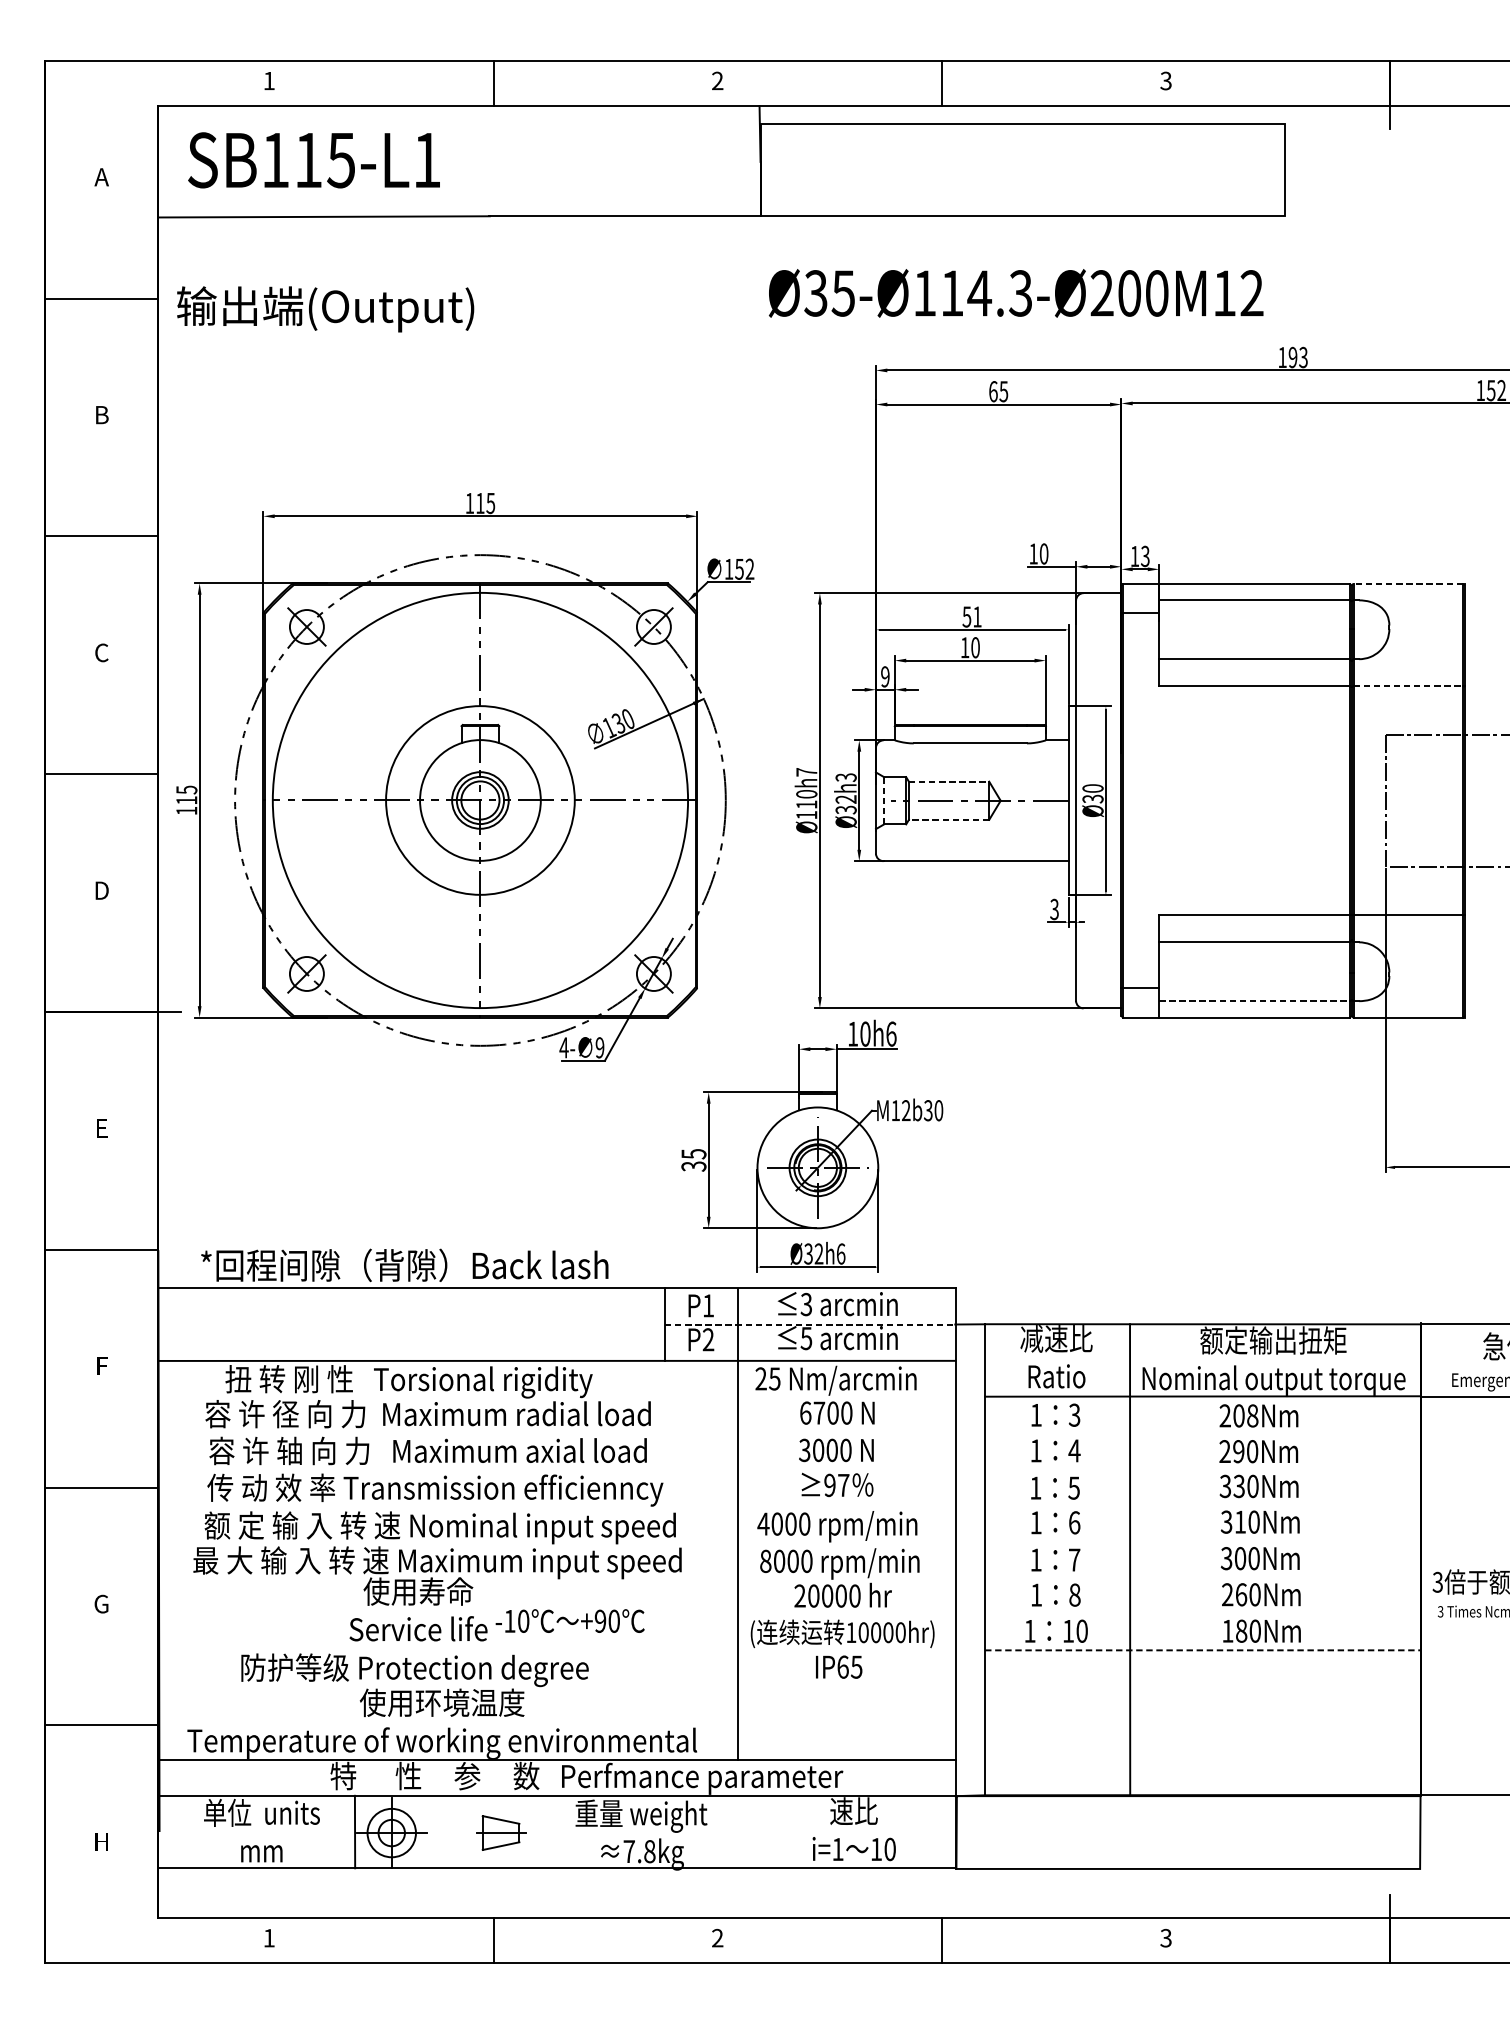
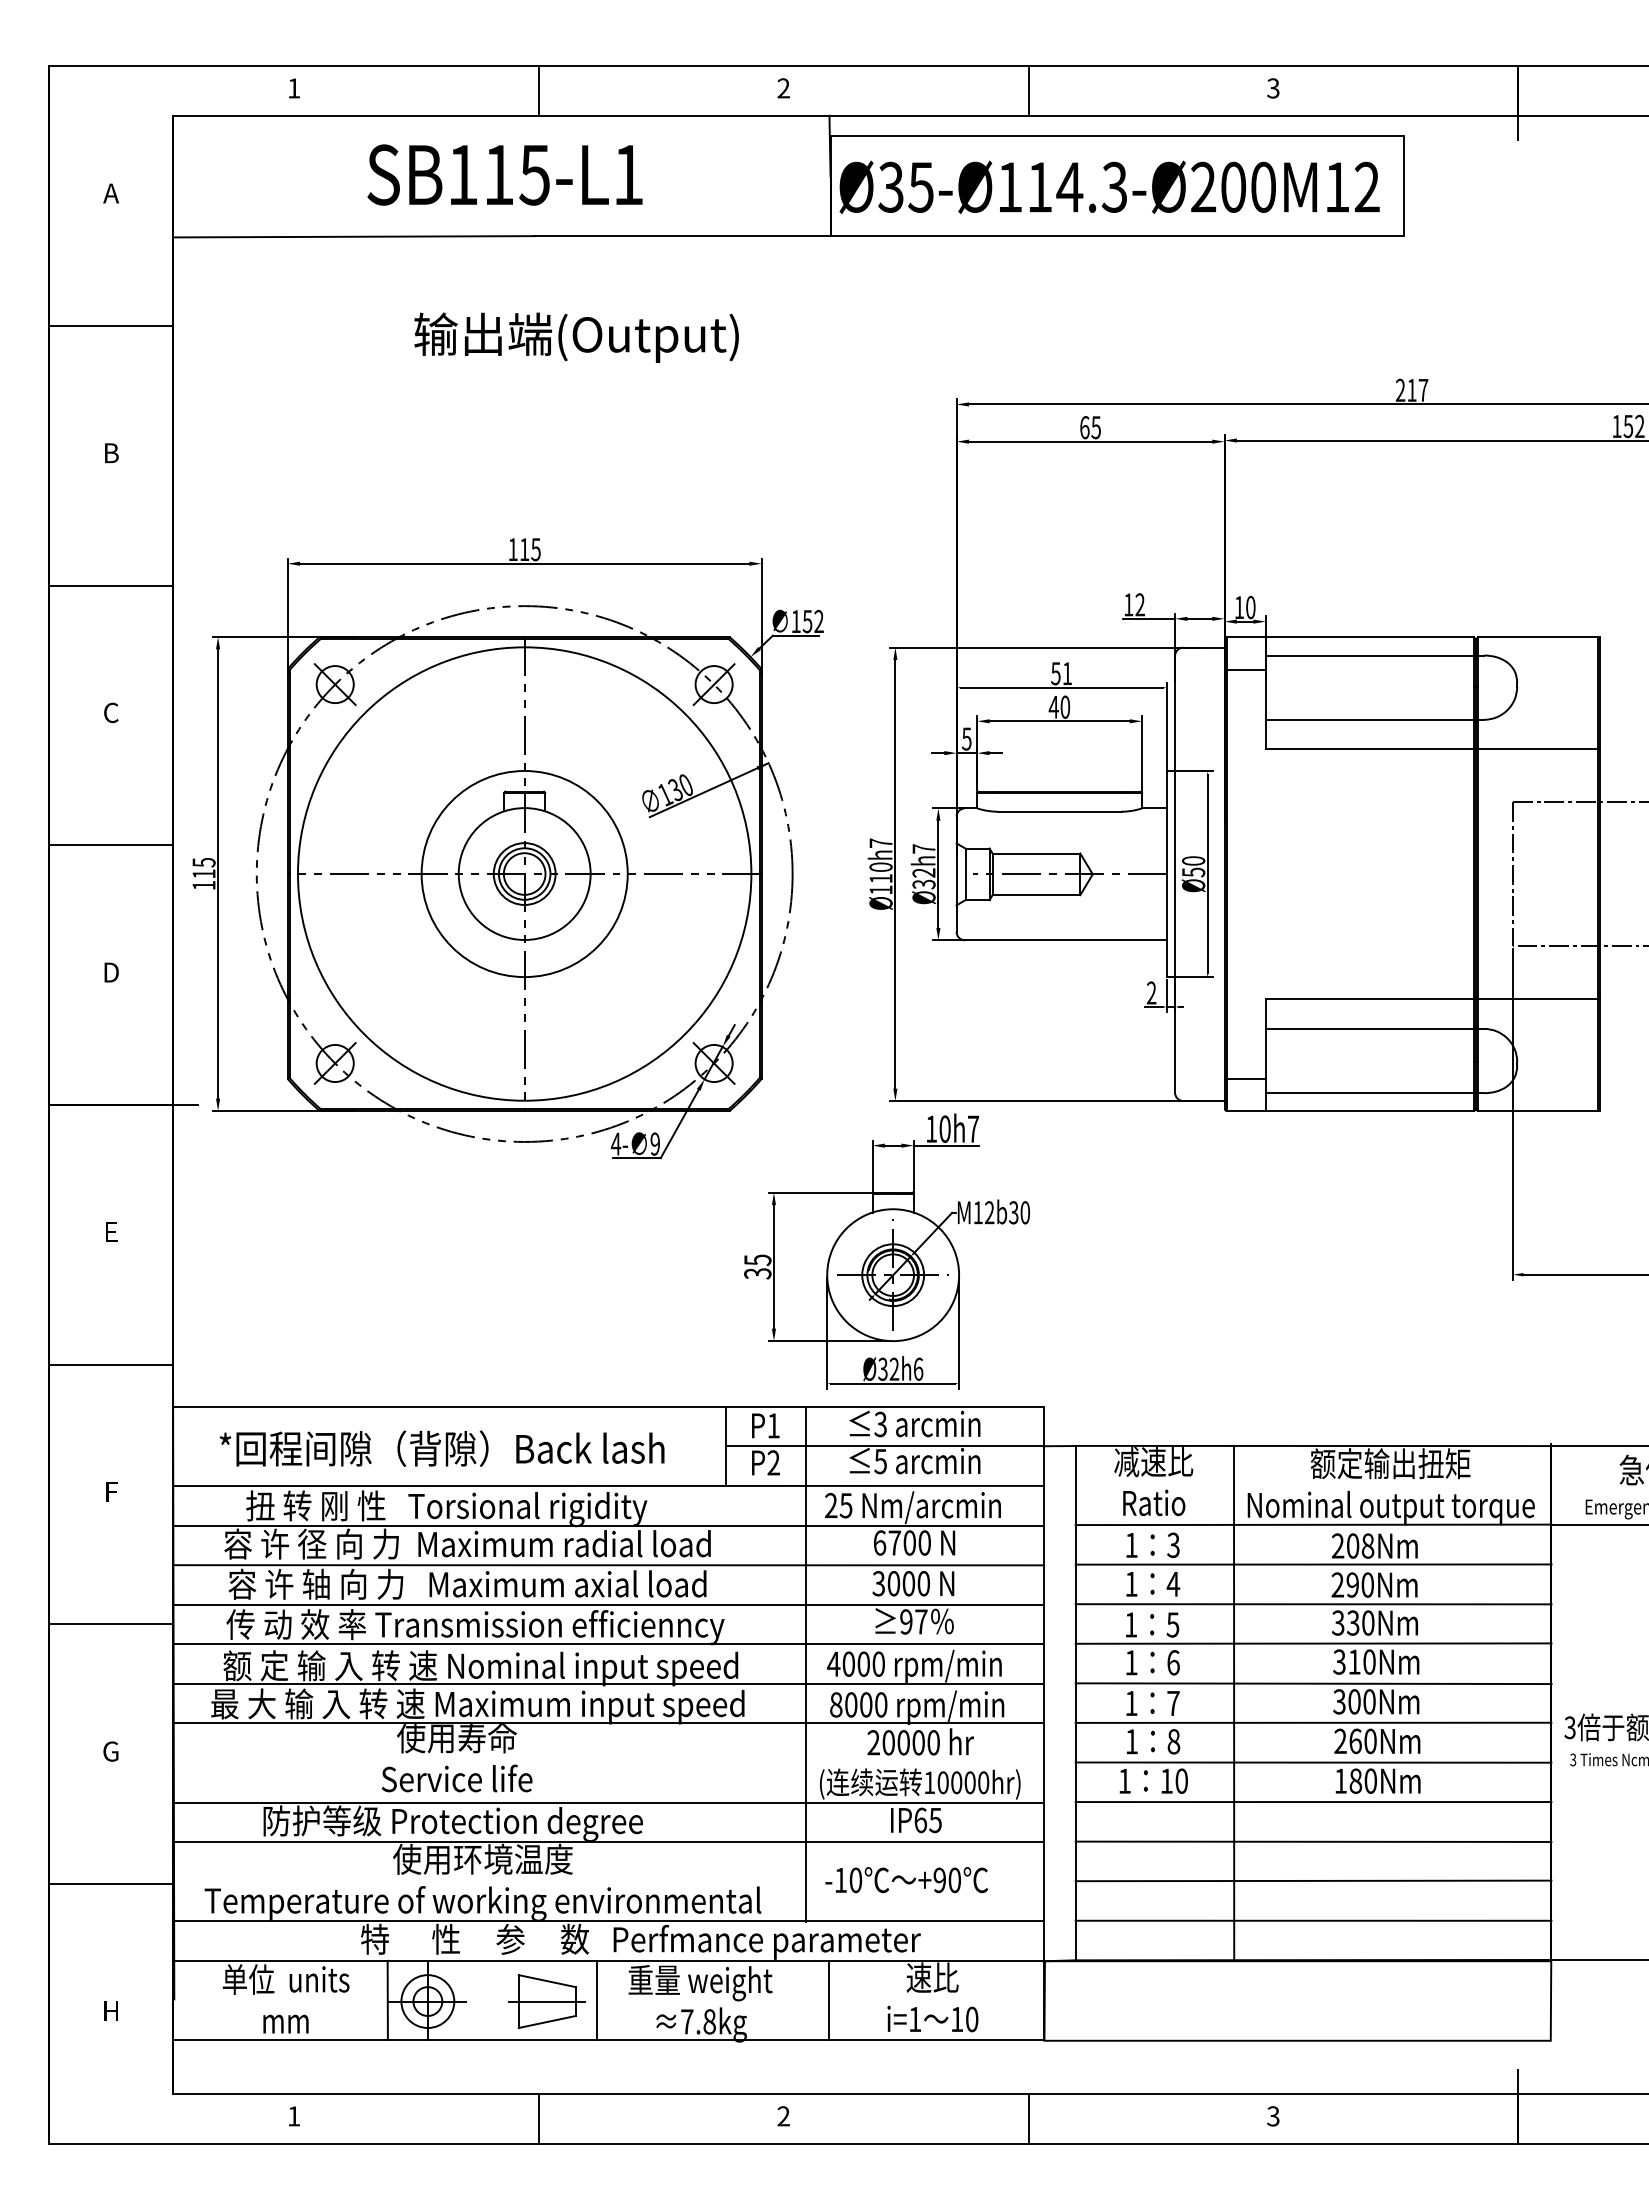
text: (313, 159) -> (504, 174), moved
text: (1016, 292) -> (1109, 186), moved
text: (325, 309) -> (576, 337), moved
text: (1292, 357) -> (1411, 390), 193 -> 217
text: (1043, 553) -> (1139, 604), 10 -> 12
text: (1145, 556) -> (1250, 607), 13 -> 10
line: (1407, 583) -> (1537, 637), dashed -> solid
text: (964, 647) -> (1053, 707), 10 -> 40
text: (885, 676) -> (966, 738), 9 -> 5
line: (1407, 686) -> (1537, 749), dashed -> solid
text: (845, 777) -> (923, 848), h3 -> h7
line: (949, 781) -> (1036, 853), dashed -> solid
text: (1092, 798) -> (1193, 871), Ø30 -> Ø50
line: (884, 800) -> (965, 874), dashed -> solid
line: (949, 820) -> (1036, 895), dashed -> solid
text: (1054, 909) -> (1151, 993), 3 -> 2
line: (1255, 1001) -> (1370, 1093), dashed -> solid
text: (891, 1033) -> (973, 1128), h6 -> h7
text: (404, 1265) -> (441, 1448), moved
line: (809, 1324) -> (884, 1446), dashed -> solid
line: (557, 1397) -> (608, 1525), added
line: (1202, 1432) -> (1313, 1564), added
line: (557, 1433) -> (608, 1565), added
line: (557, 1469) -> (608, 1604), added
line: (1202, 1469) -> (1313, 1604), added
line: (1202, 1505) -> (1313, 1643), added
line: (557, 1506) -> (608, 1644), added
line: (557, 1541) -> (608, 1683), added
line: (1202, 1541) -> (1313, 1683), added
line: (1202, 1577) -> (1313, 1722), added
line: (557, 1578) -> (608, 1723), added
line: (1202, 1614) -> (1313, 1762), added
text: (570, 1621) -> (906, 1880), moved
line: (557, 1650) -> (608, 1802), added
line: (1202, 1650) -> (1313, 1802), dashed -> solid
line: (1202, 1686) -> (1313, 1841), added
line: (557, 1687) -> (608, 1842), added
line: (1202, 1722) -> (1313, 1880), added
line: (1202, 1758) -> (1313, 1920), added
line: (546, 1832) -> (596, 2000), added
line: (759, 1832) -> (829, 2000), added
part: (500, 1833) -> (546, 2001), size x1.43

